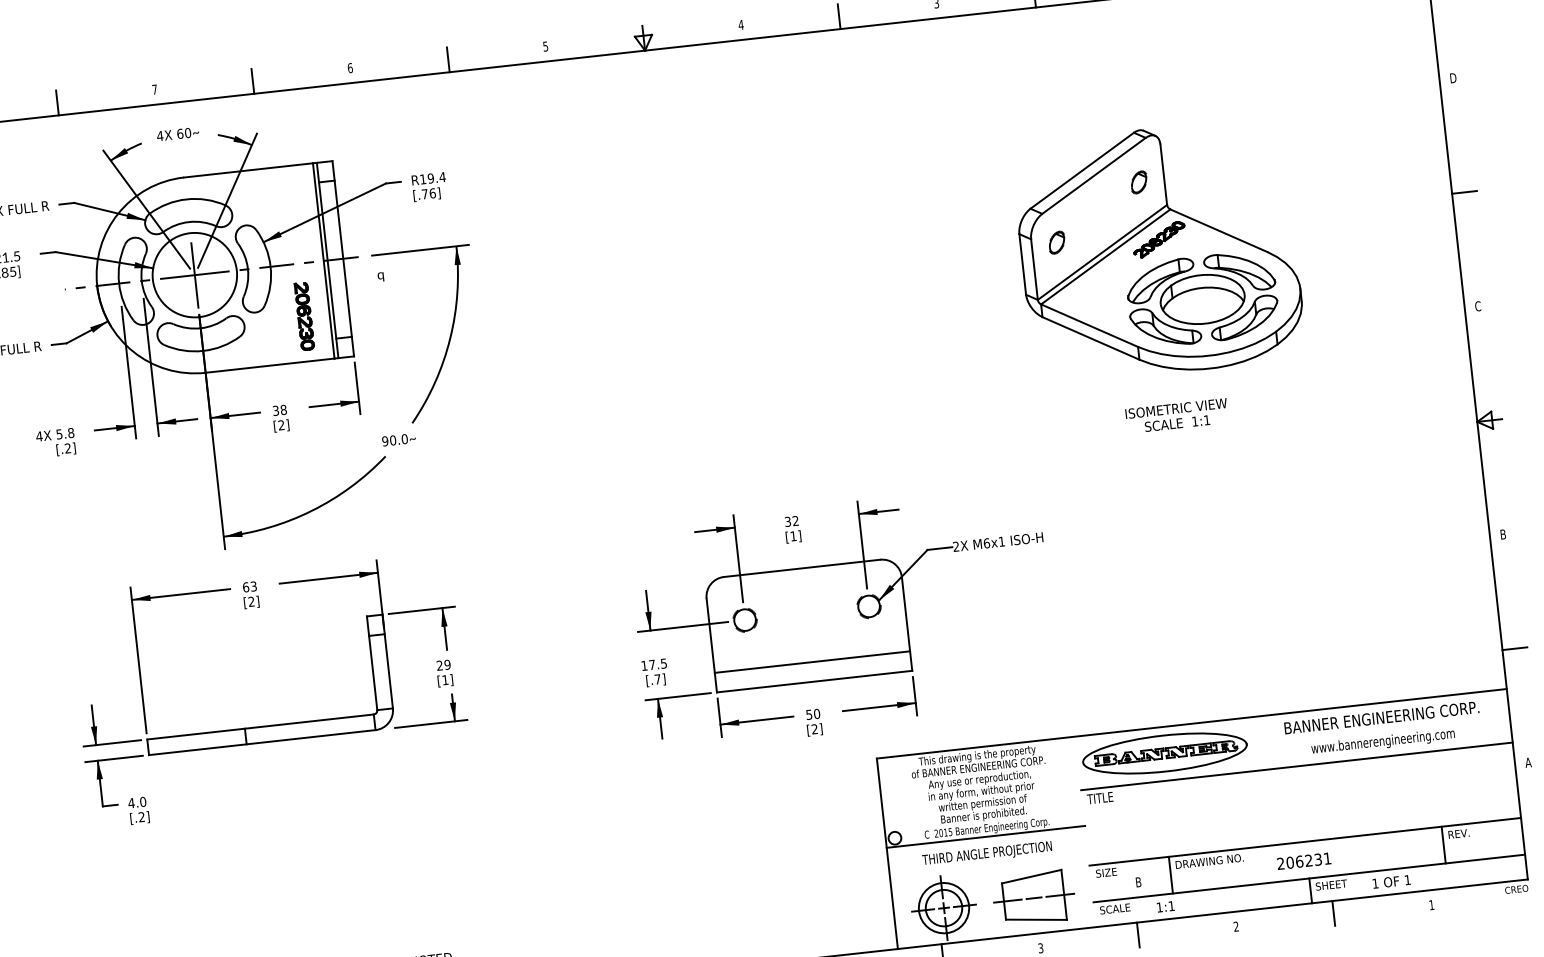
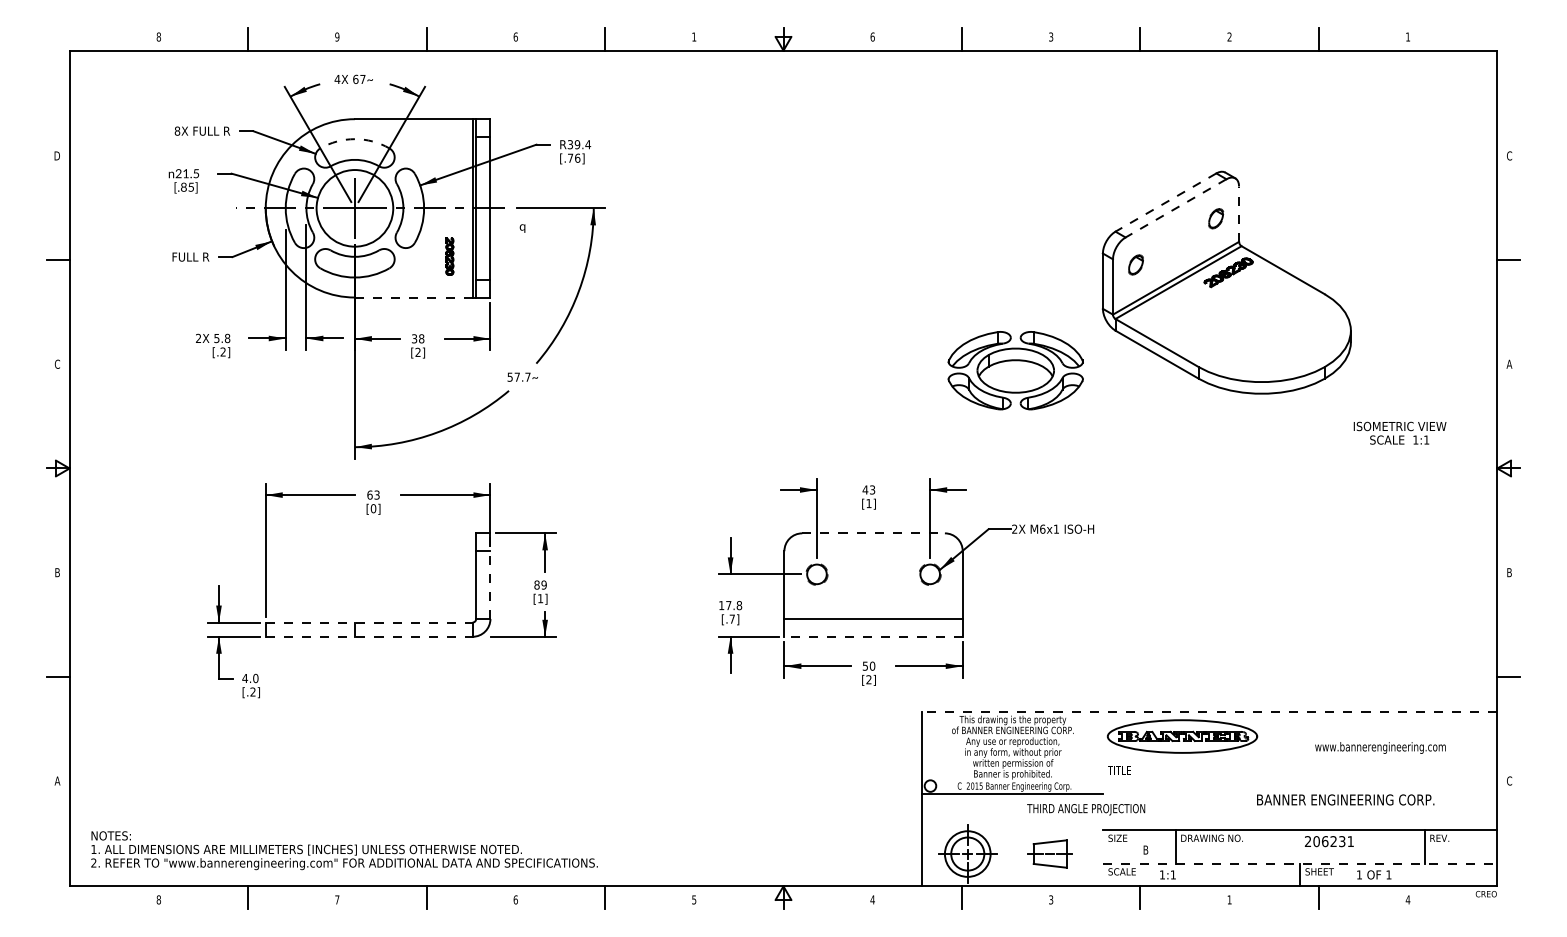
text: (740, 24) -> (872, 36), 4 -> 6
text: (545, 45) -> (694, 36), 5 -> 1
text: (1452, 77) -> (1509, 155), D -> C
text: (155, 89) -> (337, 36), 7 -> 9
text: (187, 133) -> (362, 79), 60 -> 67
line: (1081, 170) -> (1165, 202), solid -> dashed
line: (1164, 174) -> (1239, 214), solid -> dashed
line: (1093, 176) -> (1175, 208), solid -> dashed
text: (422, 179) -> (569, 144), R19.4 -> R39.4
arc: (186, 199) -> (354, 139), solid -> dashed
part: (1202, 299) -> (1015, 370), moved
text: (1477, 305) -> (1509, 363), C -> A
part: (304, 316) -> (449, 256), size x0.6
line: (269, 365) -> (413, 297), solid -> dashed
text: (1176, 415) -> (1399, 432), moved
text: (39, 435) -> (198, 337), 4X -> 2X
text: (394, 439) -> (518, 376), 90.0 -> 57.7
text: (791, 520) -> (868, 489), 32 -> 43
line: (803, 568) -> (874, 533), solid -> dashed
text: (251, 601) -> (373, 508), [2] -> [0]
line: (387, 661) -> (490, 576), solid -> dashed
text: (664, 663) -> (739, 605), 17.5 -> 17.8
text: (439, 665) -> (536, 584), 29 -> 89
line: (814, 681) -> (873, 636), solid -> dashed
text: (1381, 717) -> (1345, 799), moved
line: (1191, 723) -> (1209, 712), solid -> dashed
line: (260, 726) -> (369, 622), solid -> dashed
line: (262, 742) -> (369, 636), solid -> dashed
text: (1528, 762) -> (1509, 780), A -> C
line: (1297, 766) -> (1300, 761), removed
text: (987, 853) -> (1086, 809), moved
text: (1303, 861) -> (1328, 841), moved
line: (1309, 878) -> (1300, 863), solid -> dashed
part: (1034, 897) -> (1050, 853), size x0.6
text: (1431, 904) -> (1407, 899), 1 -> 4
text: (1236, 926) -> (1229, 899), 2 -> 1

